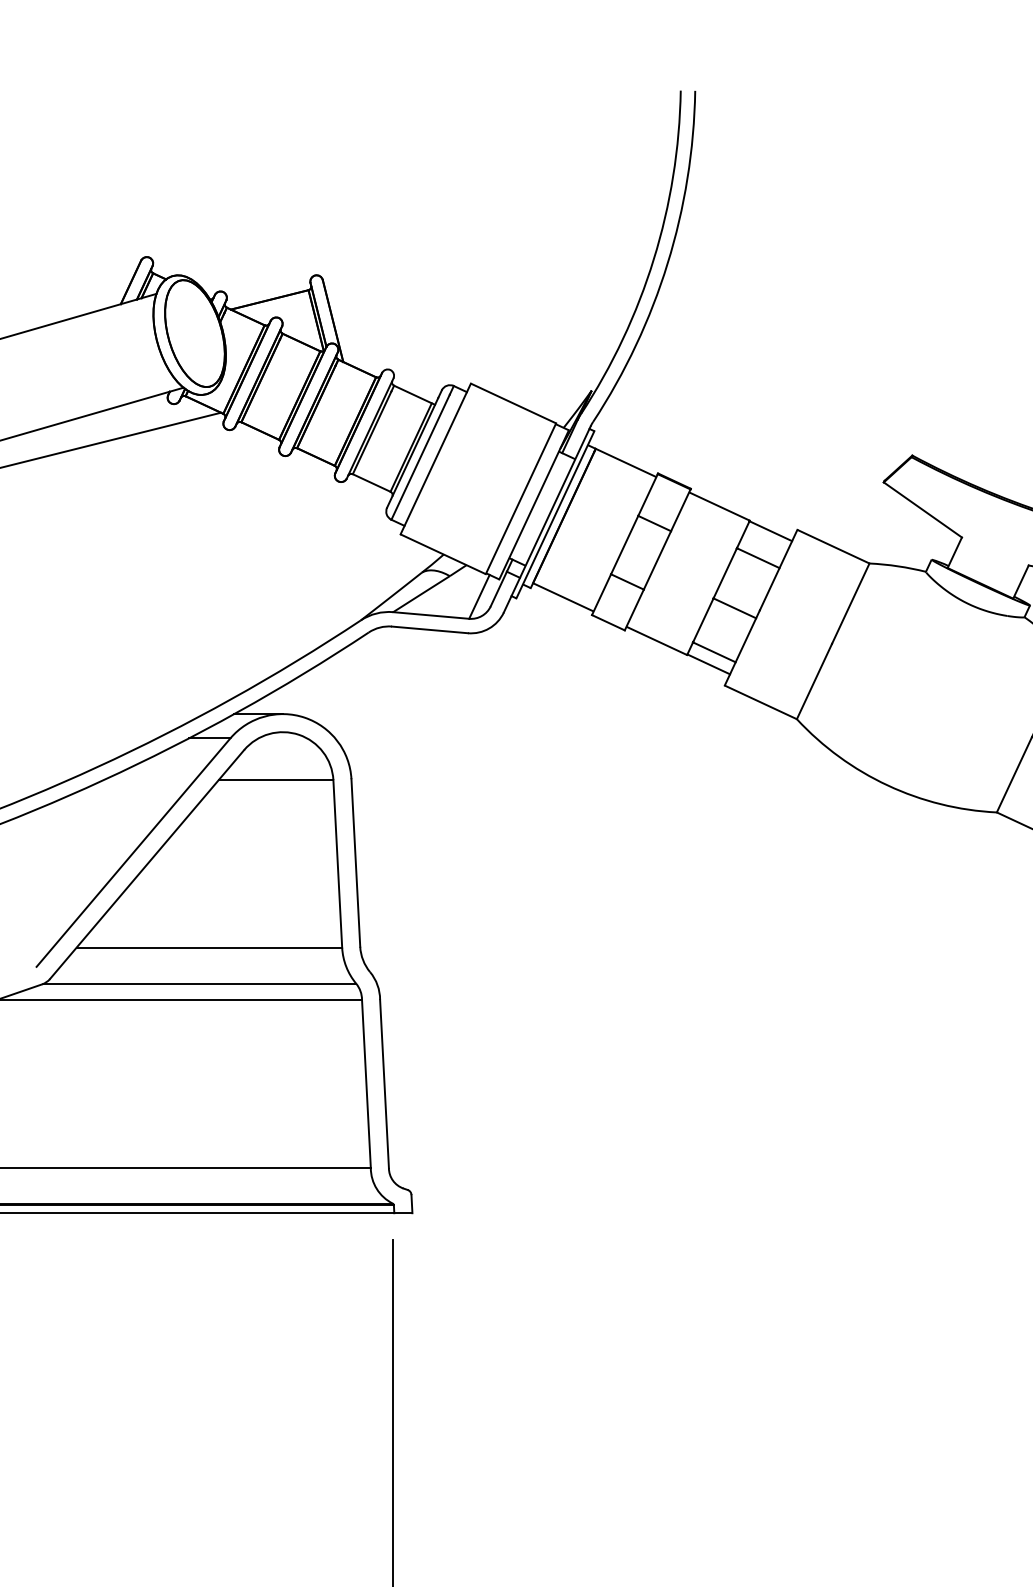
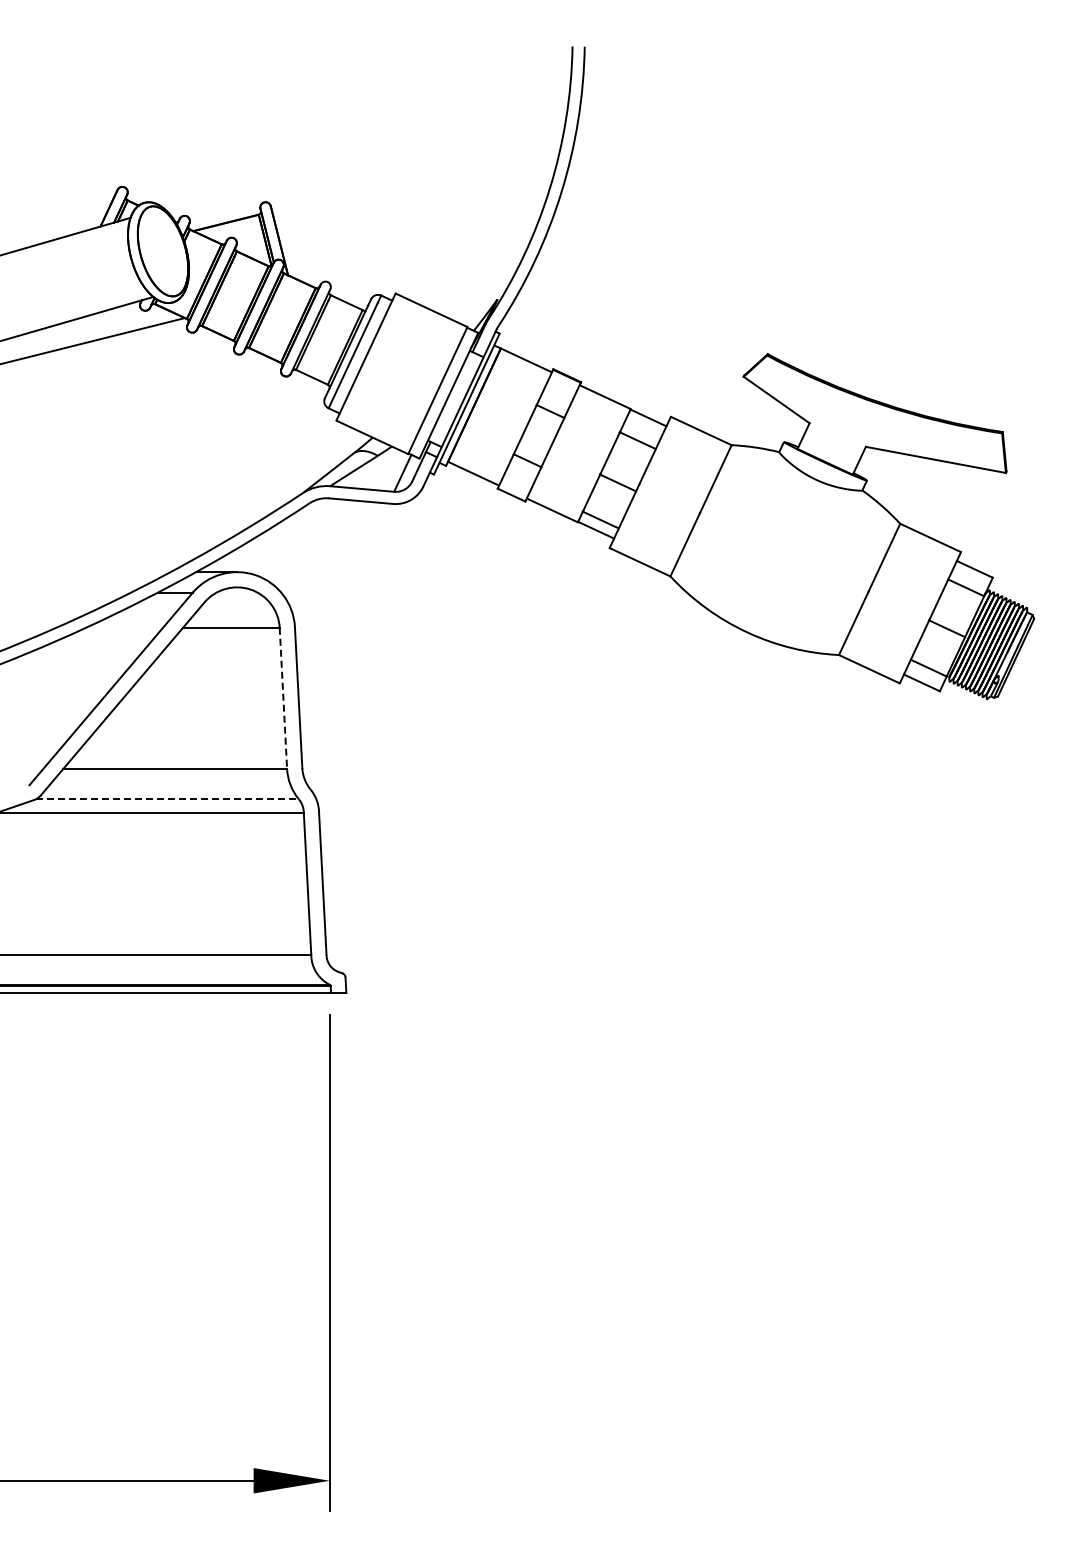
line: (337, 863) -> (283, 698), solid -> dashed
line: (200, 983) -> (167, 799), solid -> dashed

